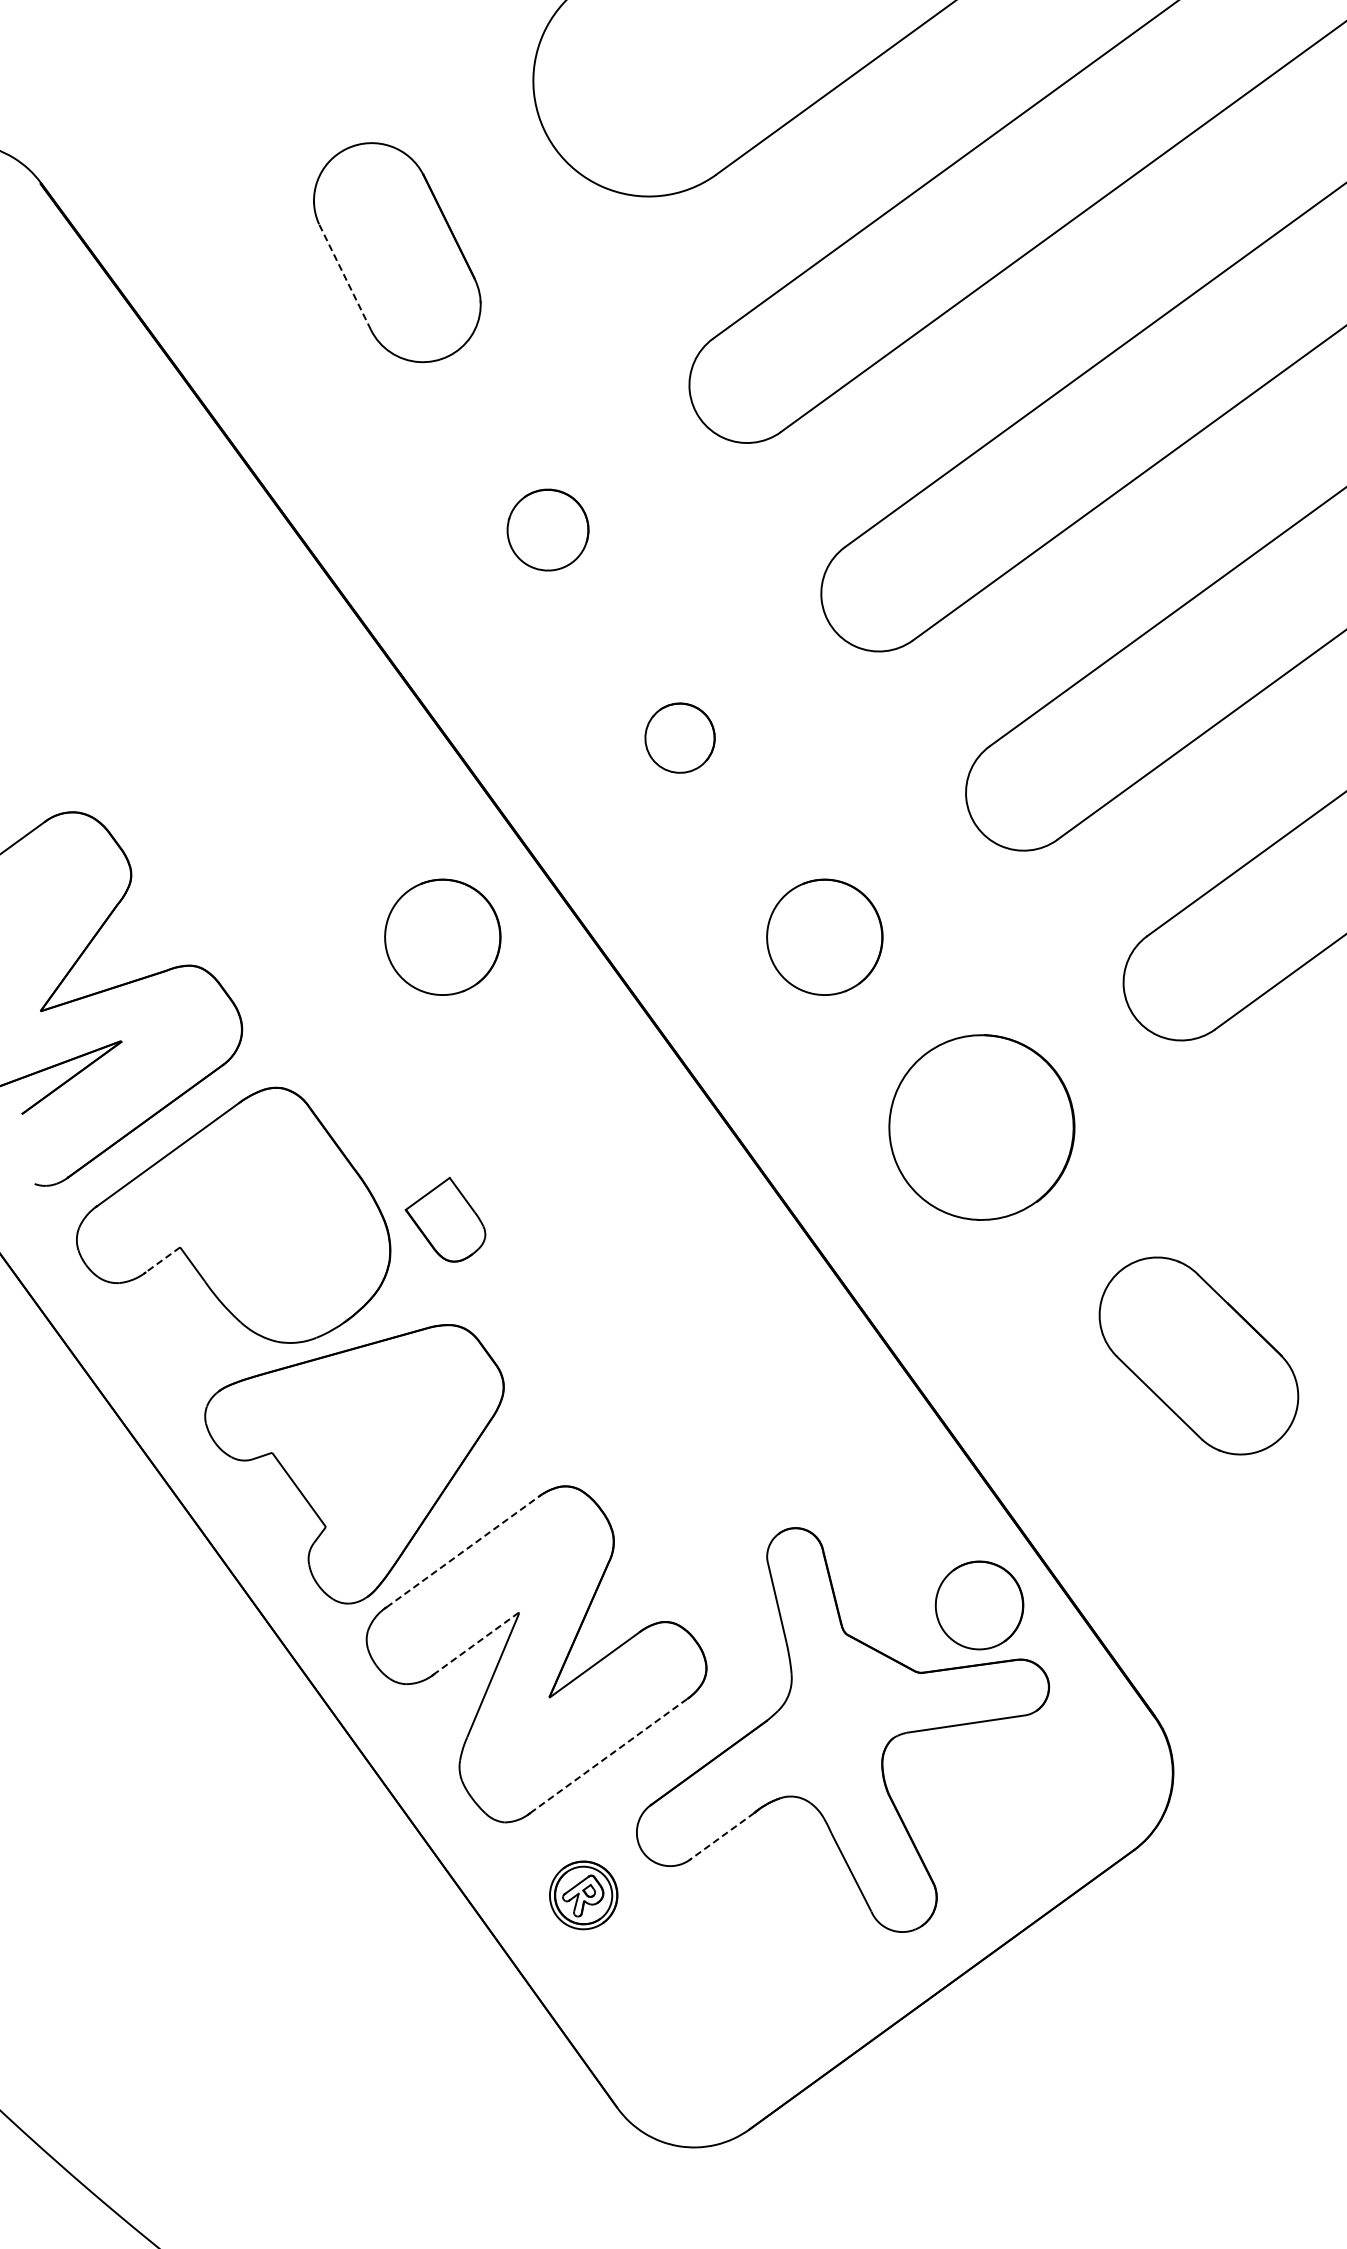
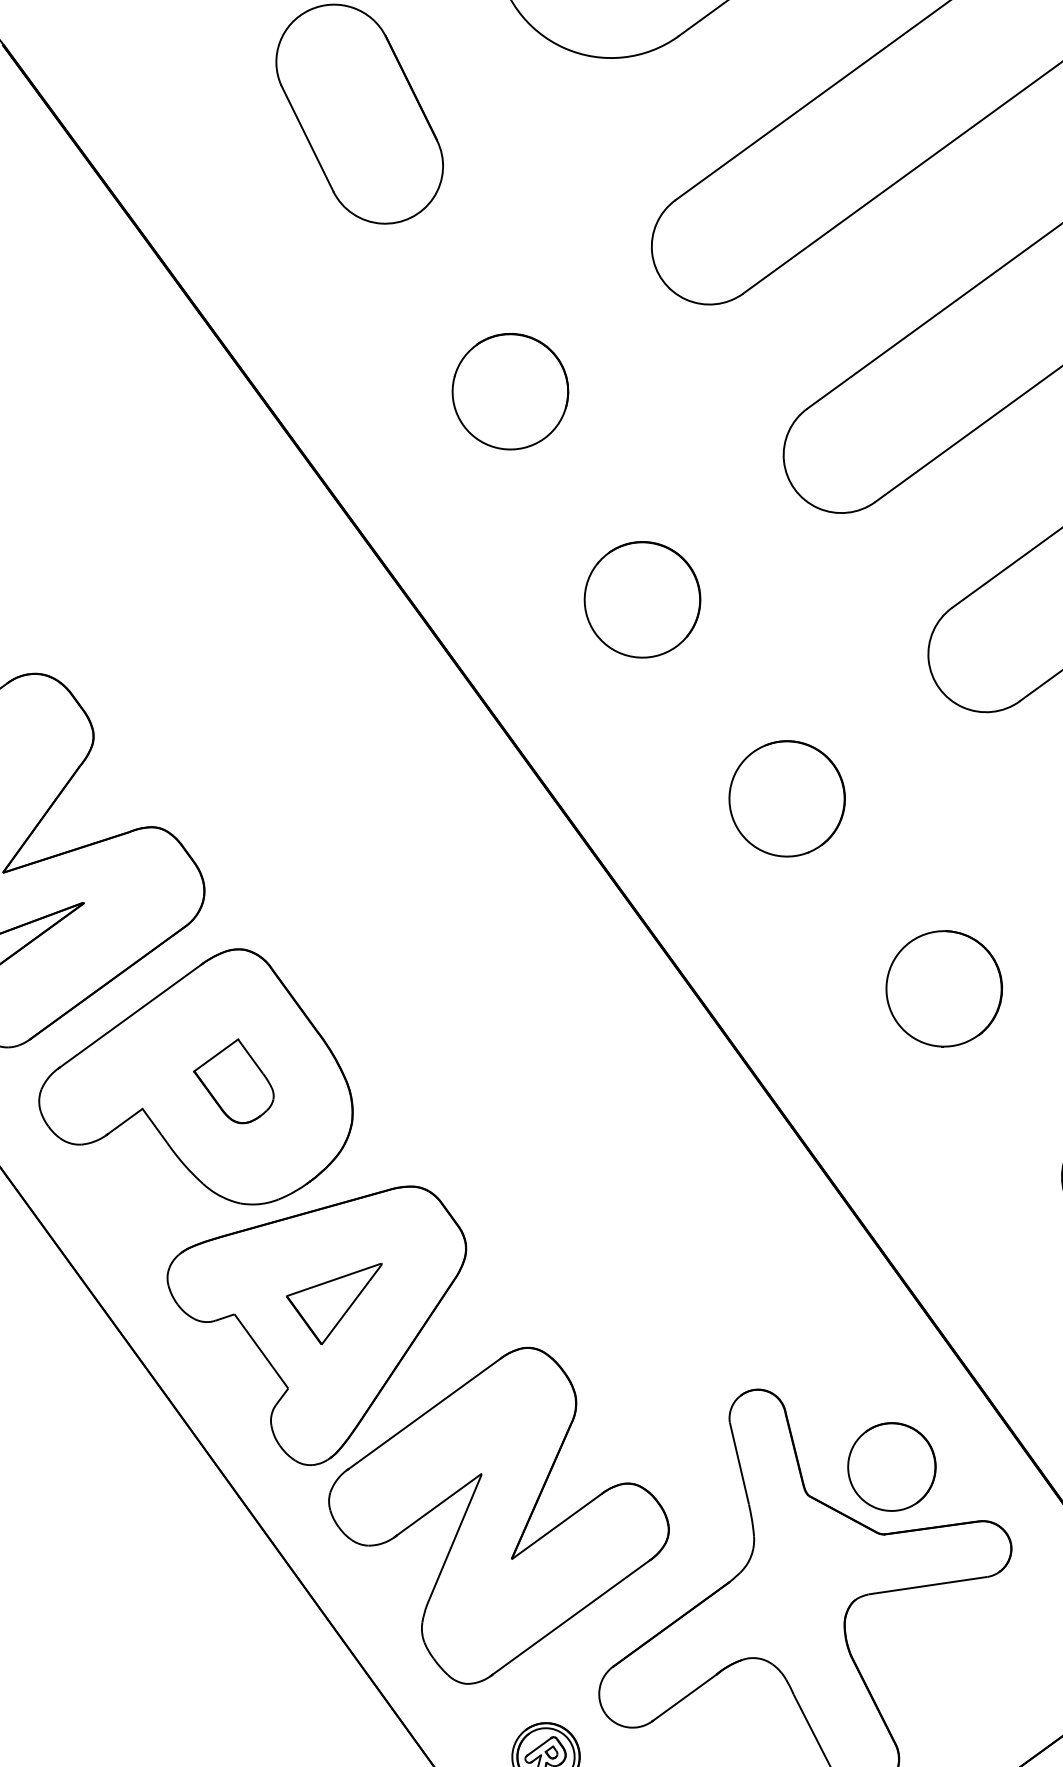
line: (345, 277) -> (307, 139), dashed -> solid
part: (547, 529) -> (509, 391), size x1.43
part: (679, 737) -> (641, 599), size x1.67
part: (442, 936) -> (404, 798), removed
part: (981, 1126) -> (943, 988), size x0.62
part: (445, 1219) -> (233, 1081), moved
line: (162, 1260) -> (124, 1122), dashed -> solid
part: (371, 1442) -> (333, 1304), added
line: (462, 1551) -> (424, 1413), dashed -> solid
part: (979, 1605) -> (891, 1467), moved
line: (476, 1643) -> (438, 1505), dashed -> solid
line: (608, 1755) -> (570, 1617), dashed -> solid
line: (722, 1836) -> (684, 1698), dashed -> solid

